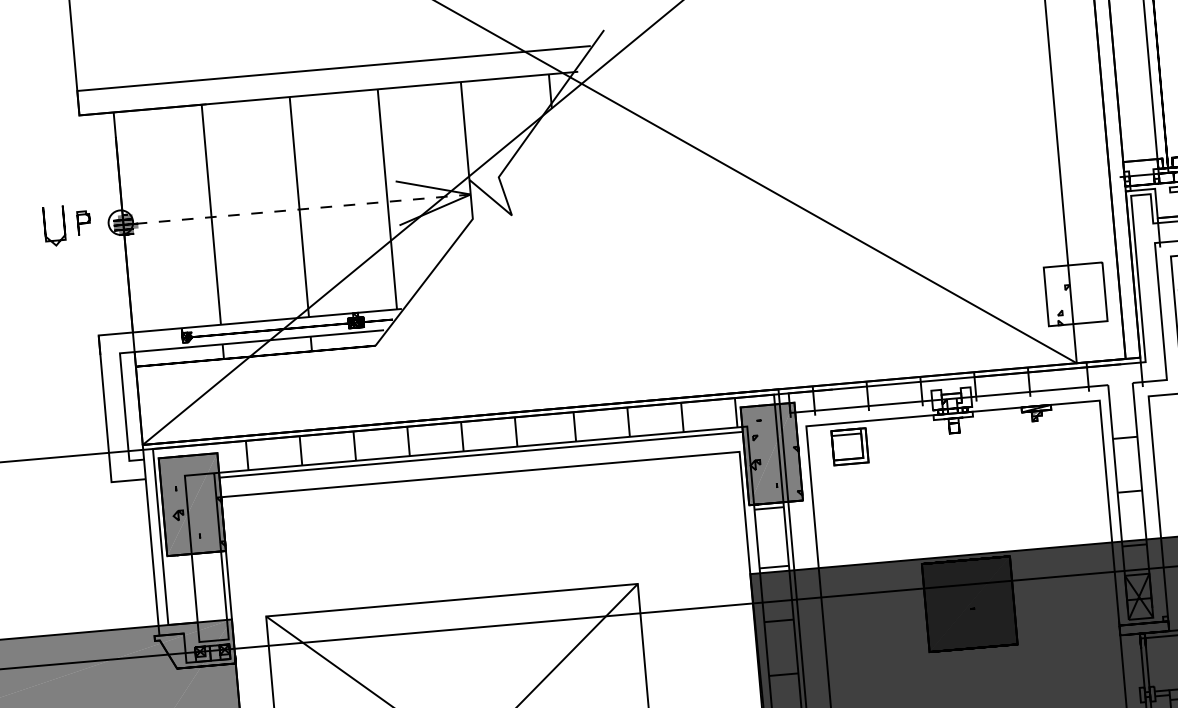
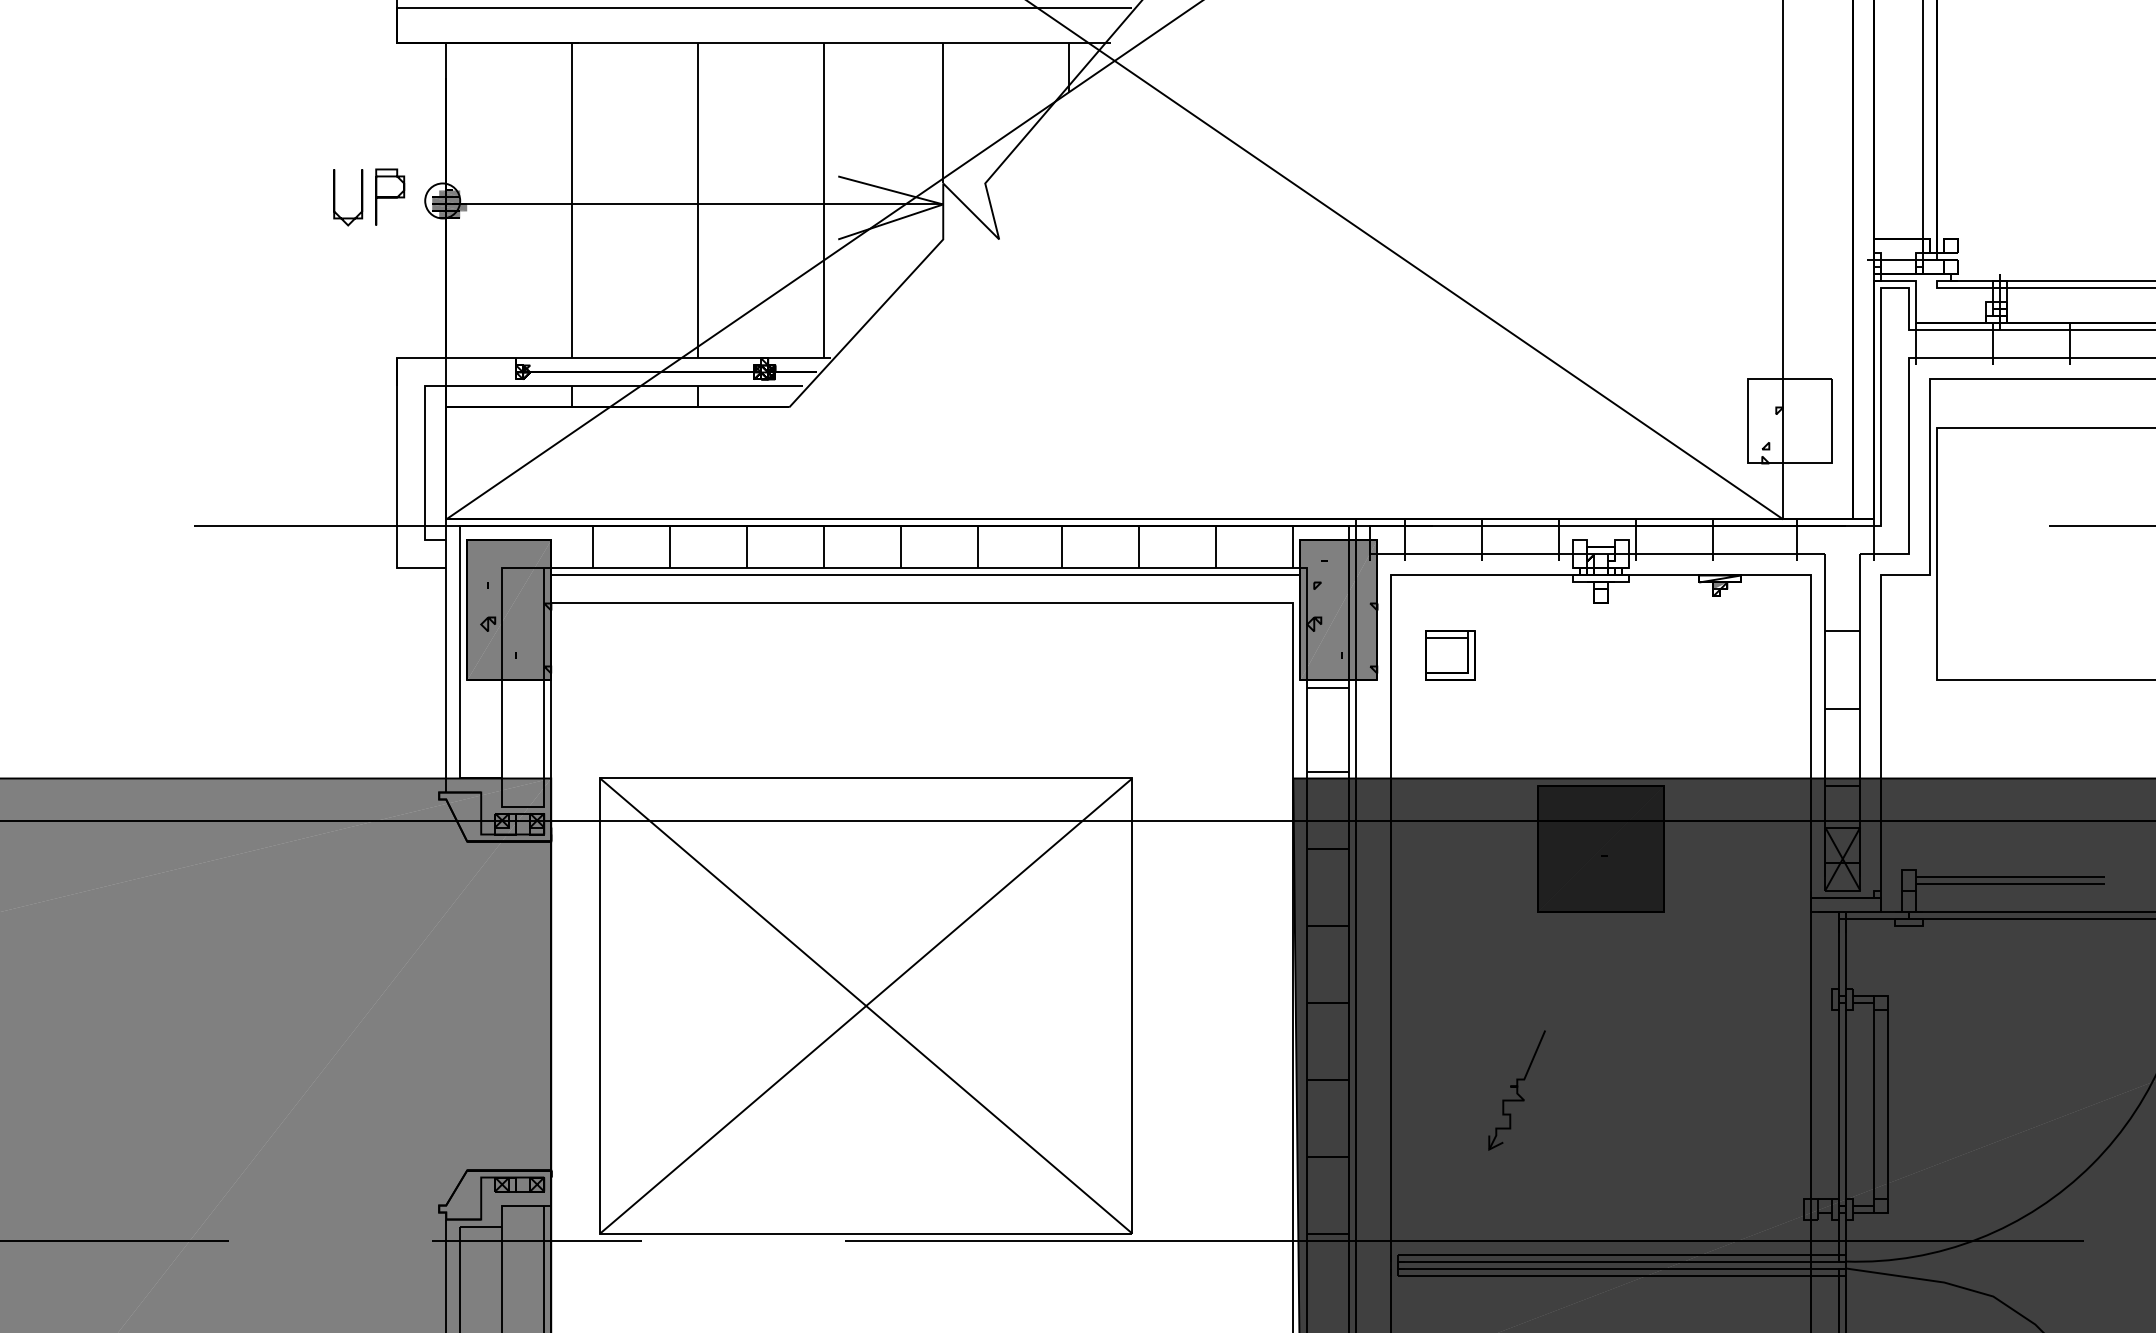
line: (296, 209) -> (694, 204), dashed -> solid
part: (84, 222) -> (390, 196), size x1.67
part: (849, 446) -> (1450, 655), moved

